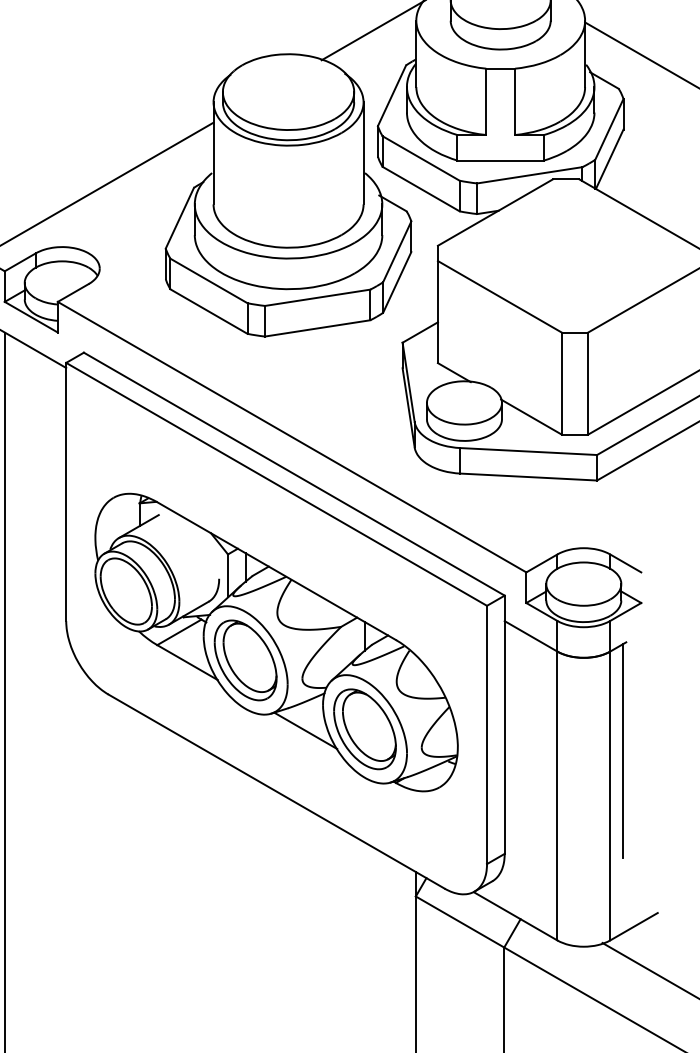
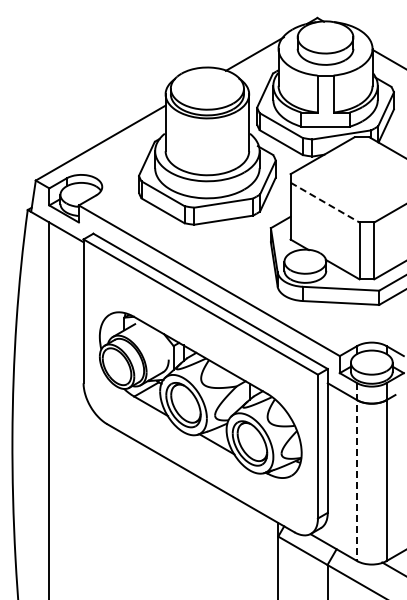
line: (500, 296) -> (325, 202), solid -> dashed
line: (622, 750) -> (393, 455), removed
line: (558, 781) -> (357, 472), solid -> dashed

